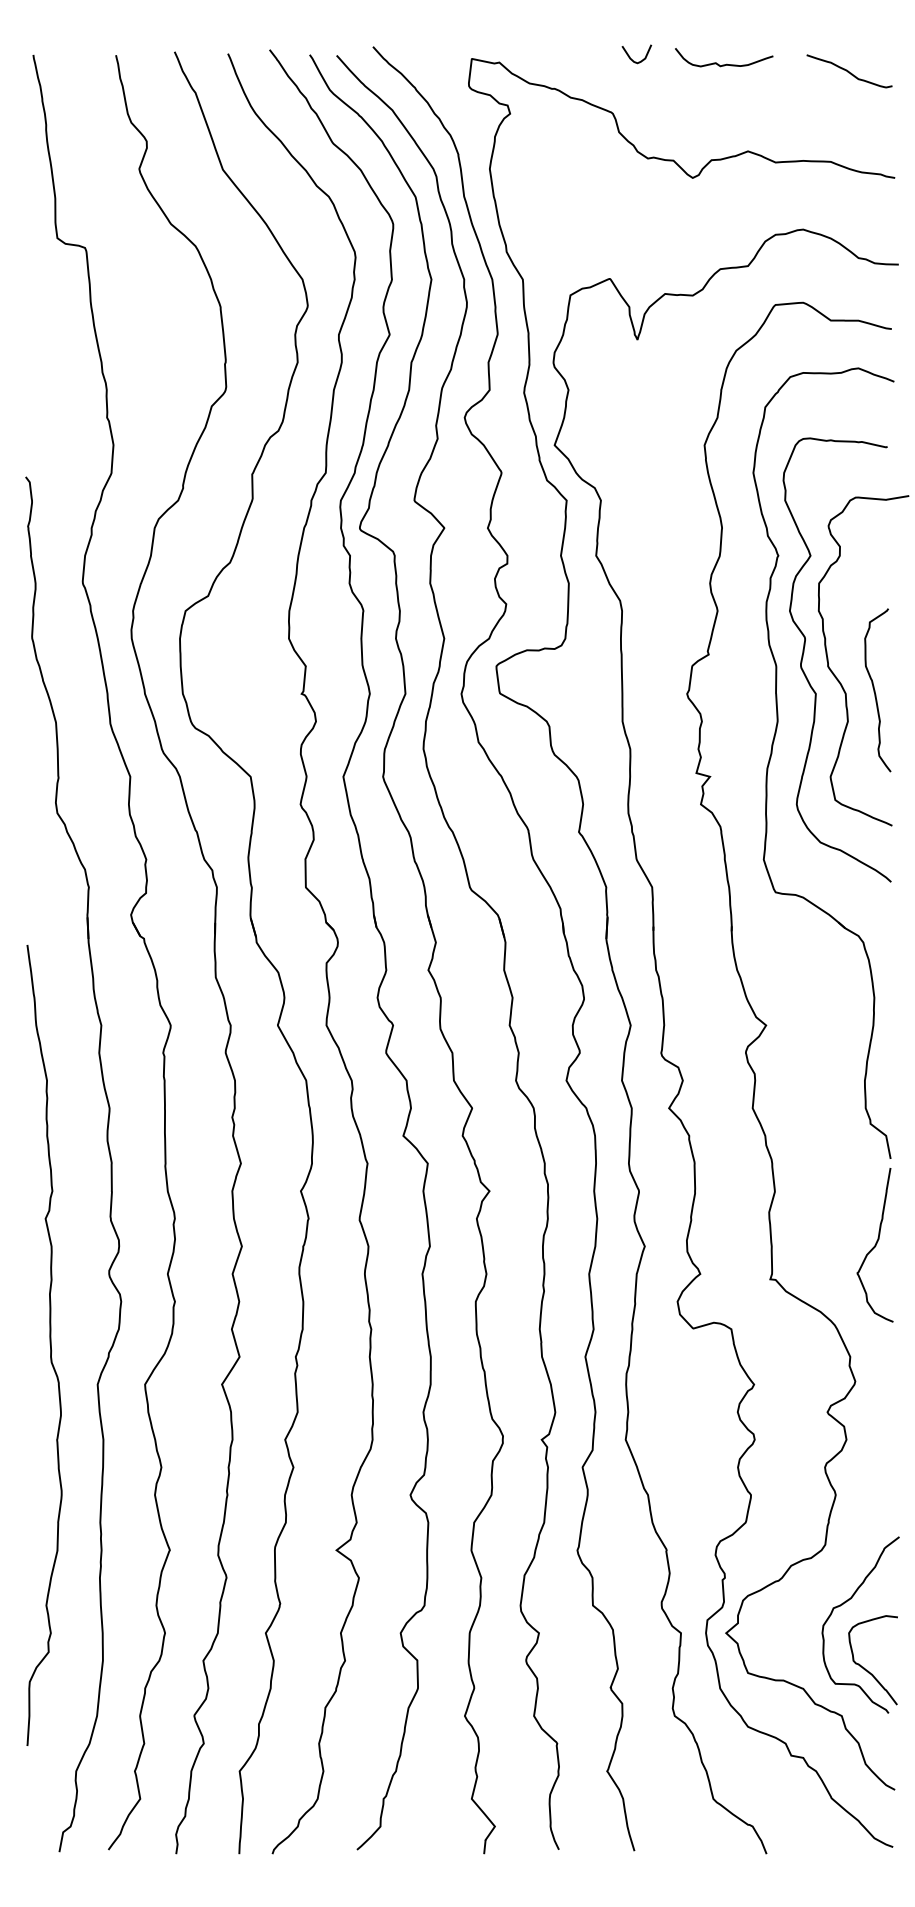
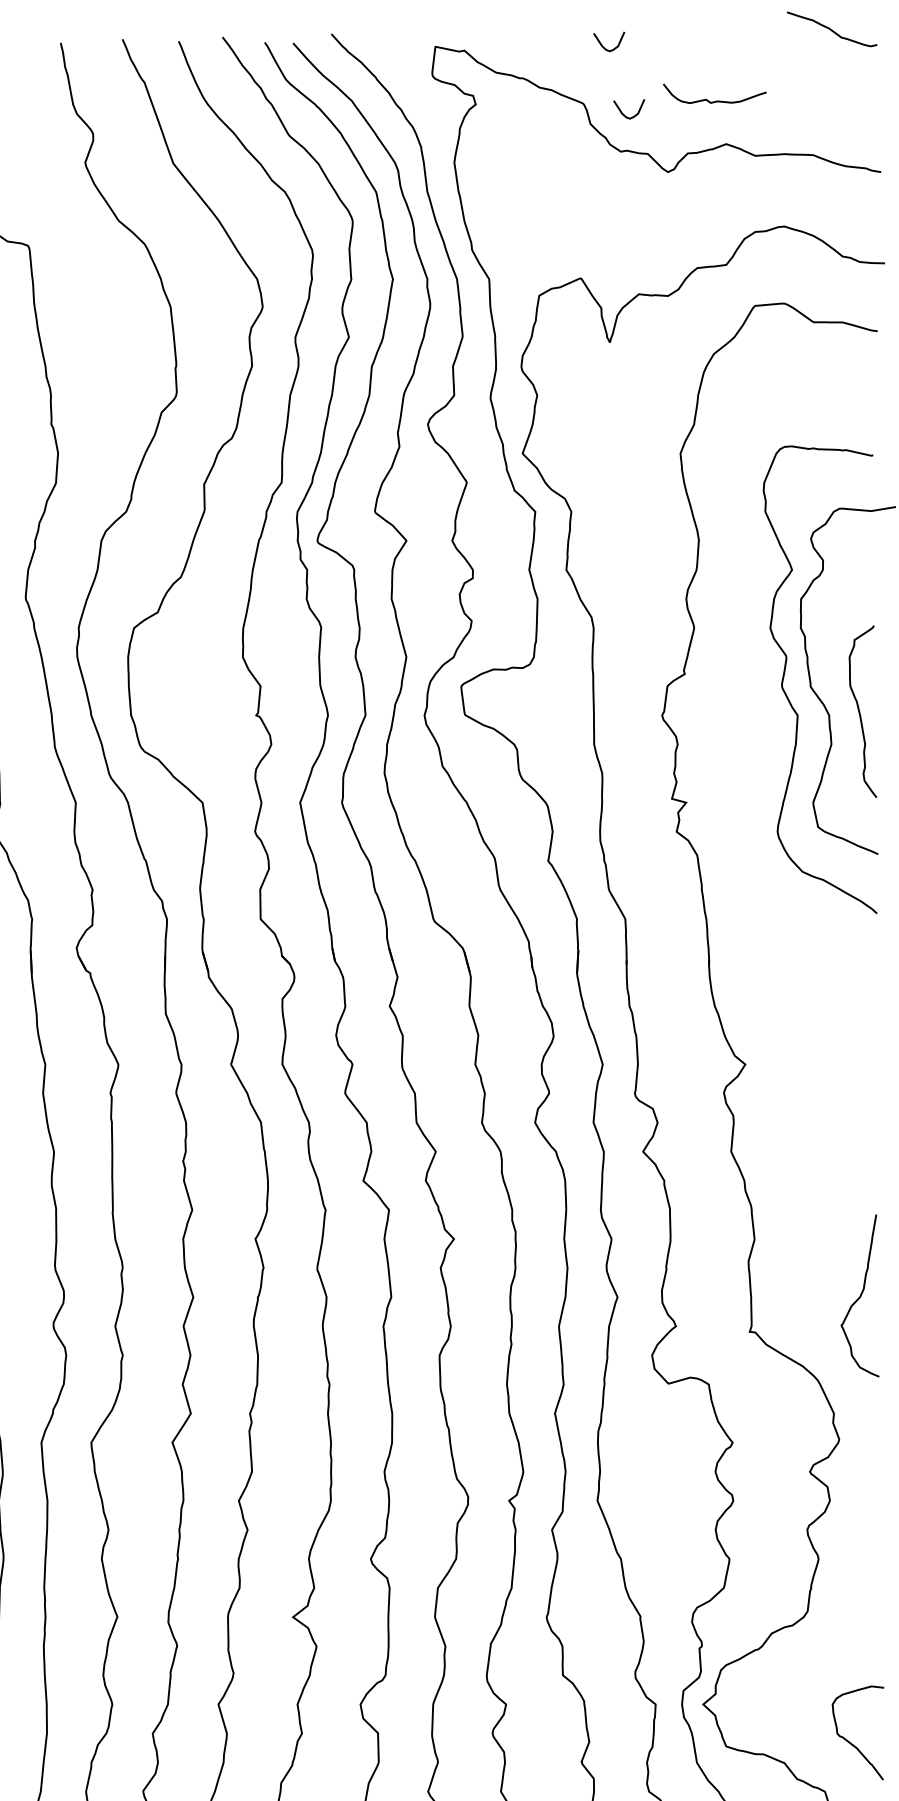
curve: (726, 63) -> (717, 100), moved
curve: (849, 71) -> (832, 29), moved
curve: (649, 120) -> (622, 111), added
part: (772, 754) -> (752, 779), removed
curve: (845, 1603) -> (828, 1673), removed

